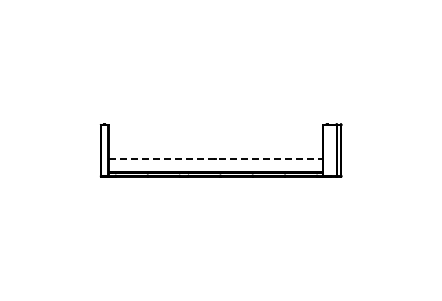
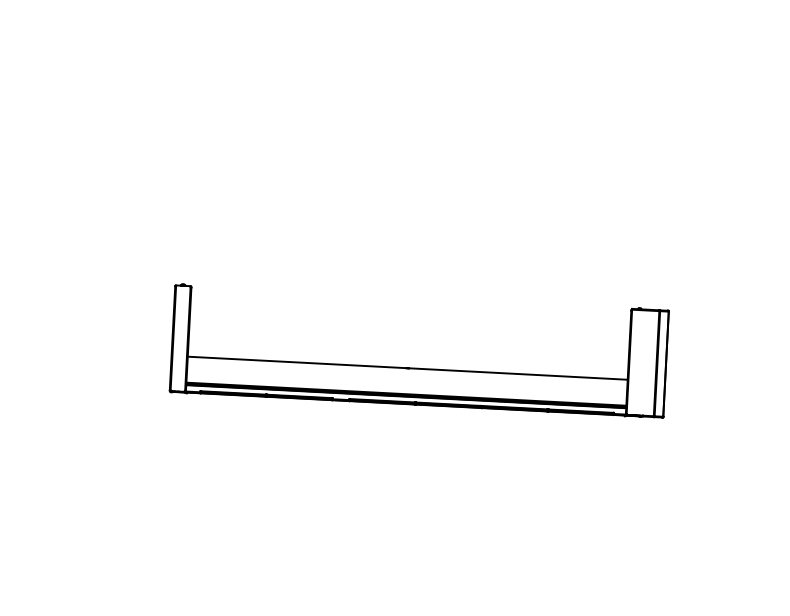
line: (216, 159) -> (409, 369), dashed -> solid

